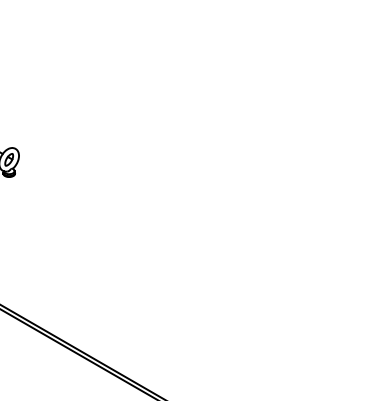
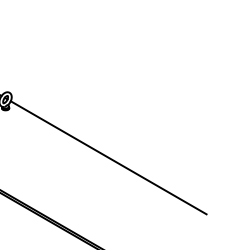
line: (174, 252) -> (108, 157), added

